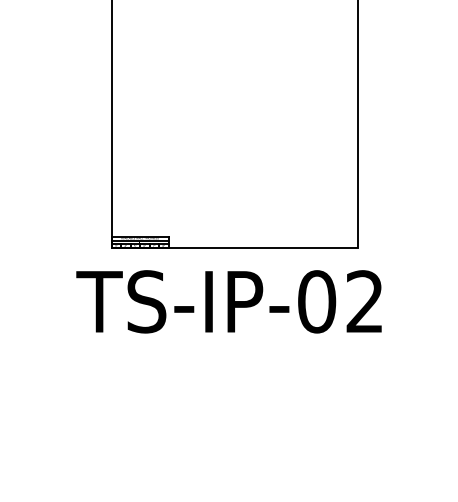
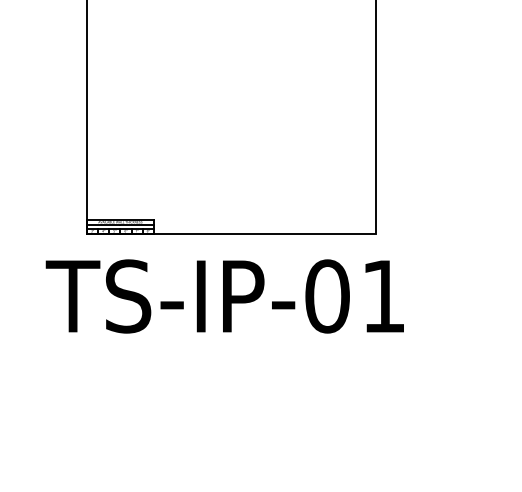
text: (364, 301) -> (383, 296), TS-IP-02 -> TS-IP-01

